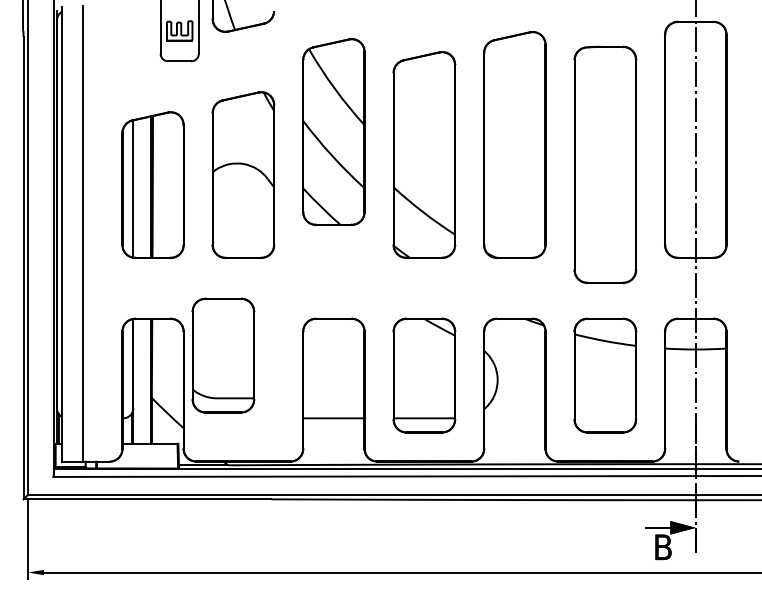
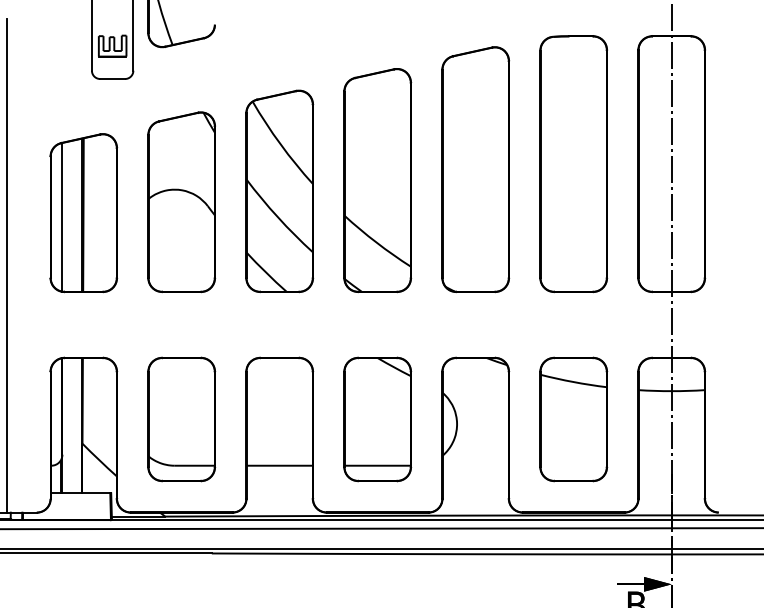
part: (333, 131) -> (279, 190), moved
part: (605, 164) -> (573, 163), moved
part: (223, 355) -> (181, 419), moved

